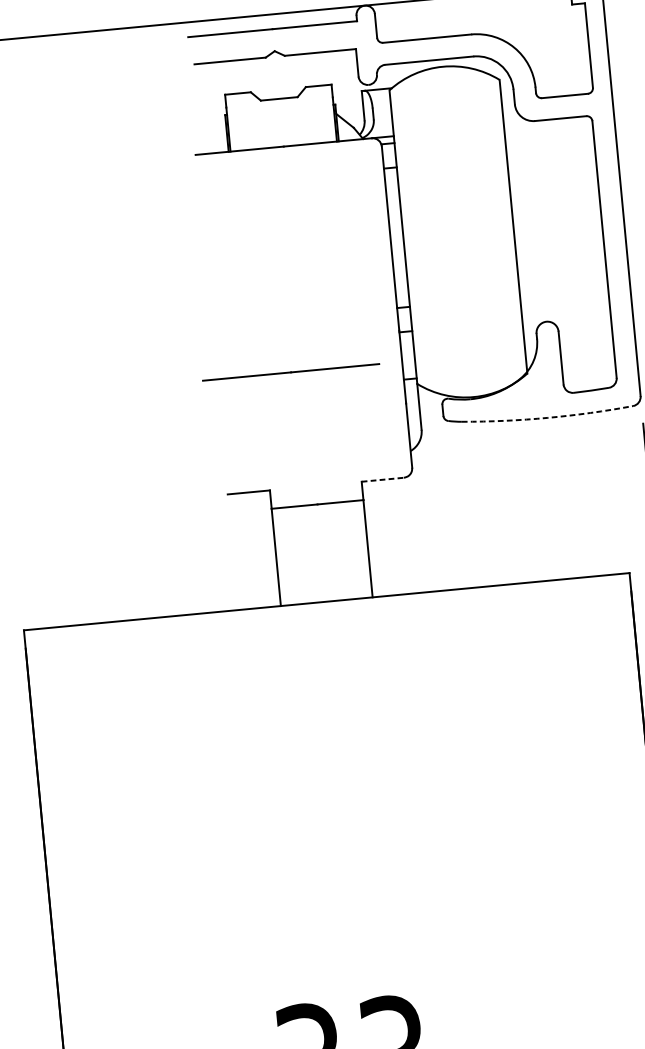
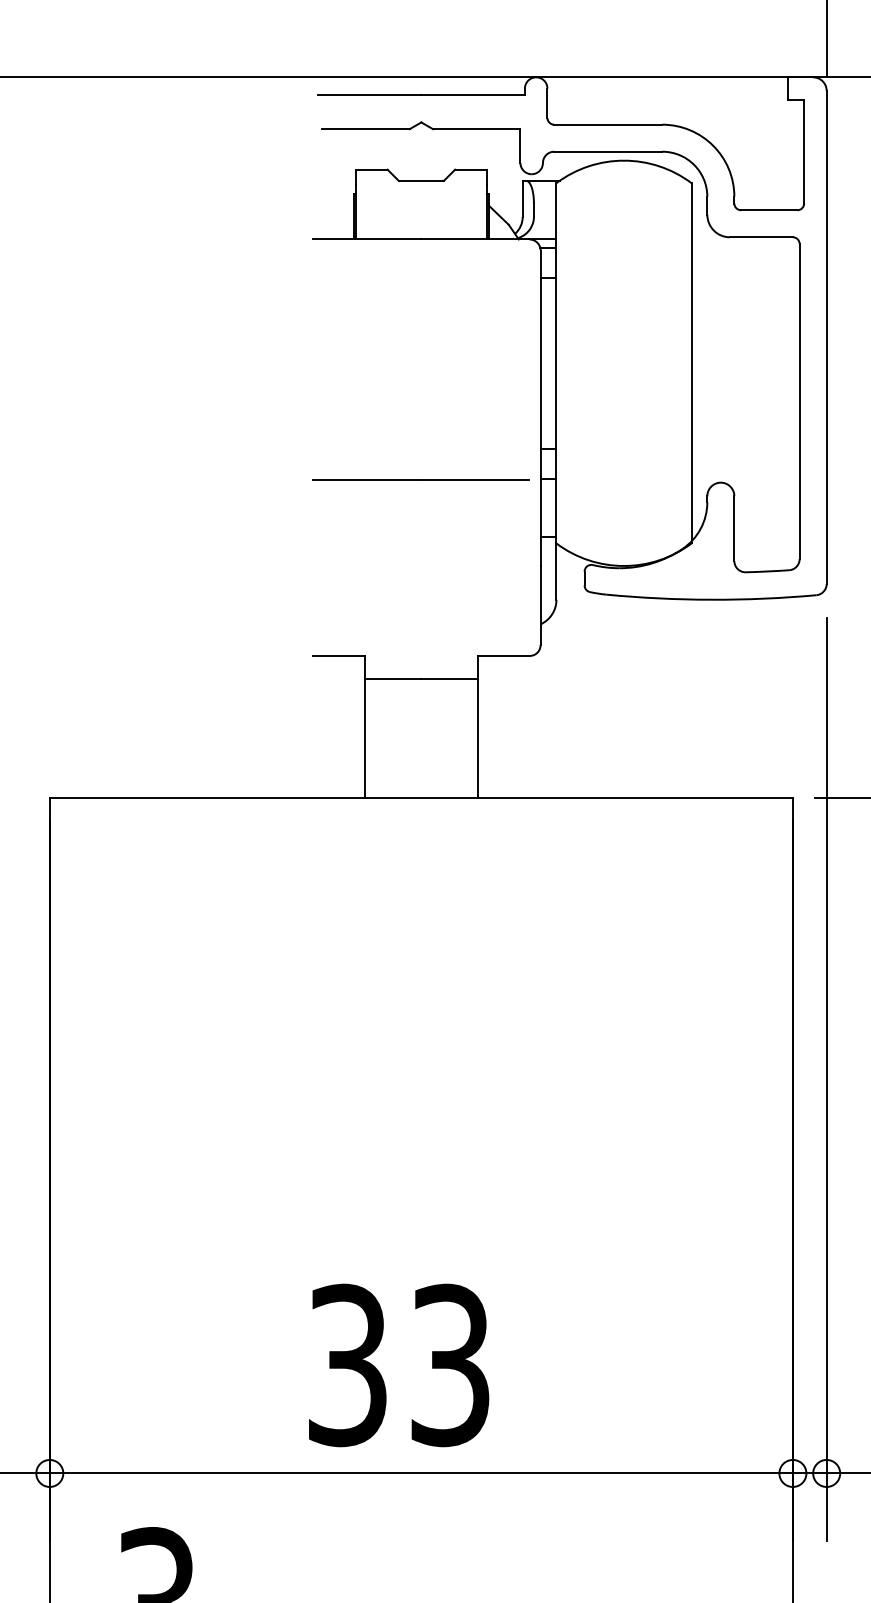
line: (290, 372) -> (420, 479), moved
arc: (547, 417) -> (711, 599), dashed -> solid
line: (382, 480) -> (503, 656), dashed -> solid

